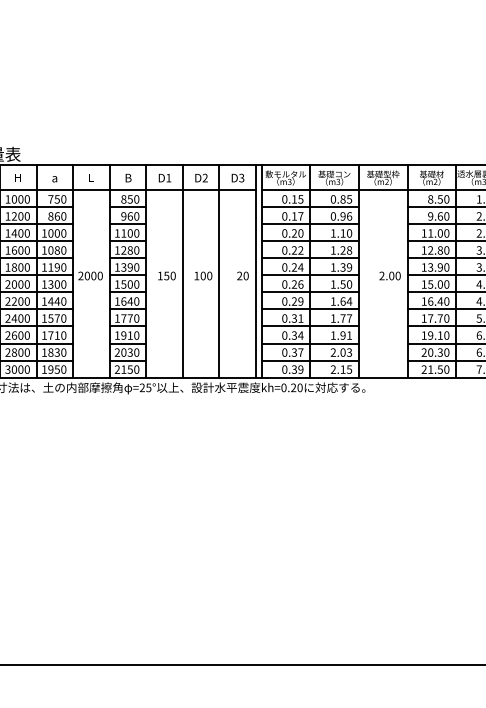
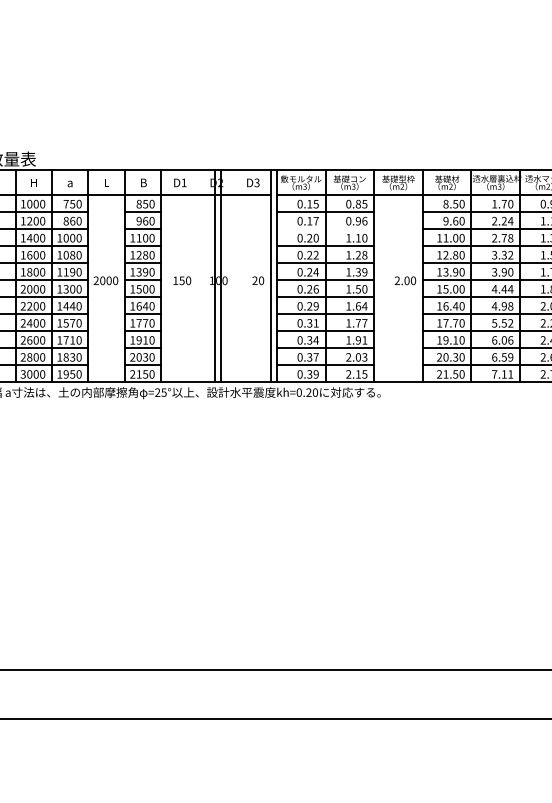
line: (310, 224) -> (325, 229), removed
line: (182, 270) -> (220, 275), moved
line: (219, 270) -> (215, 275), moved

